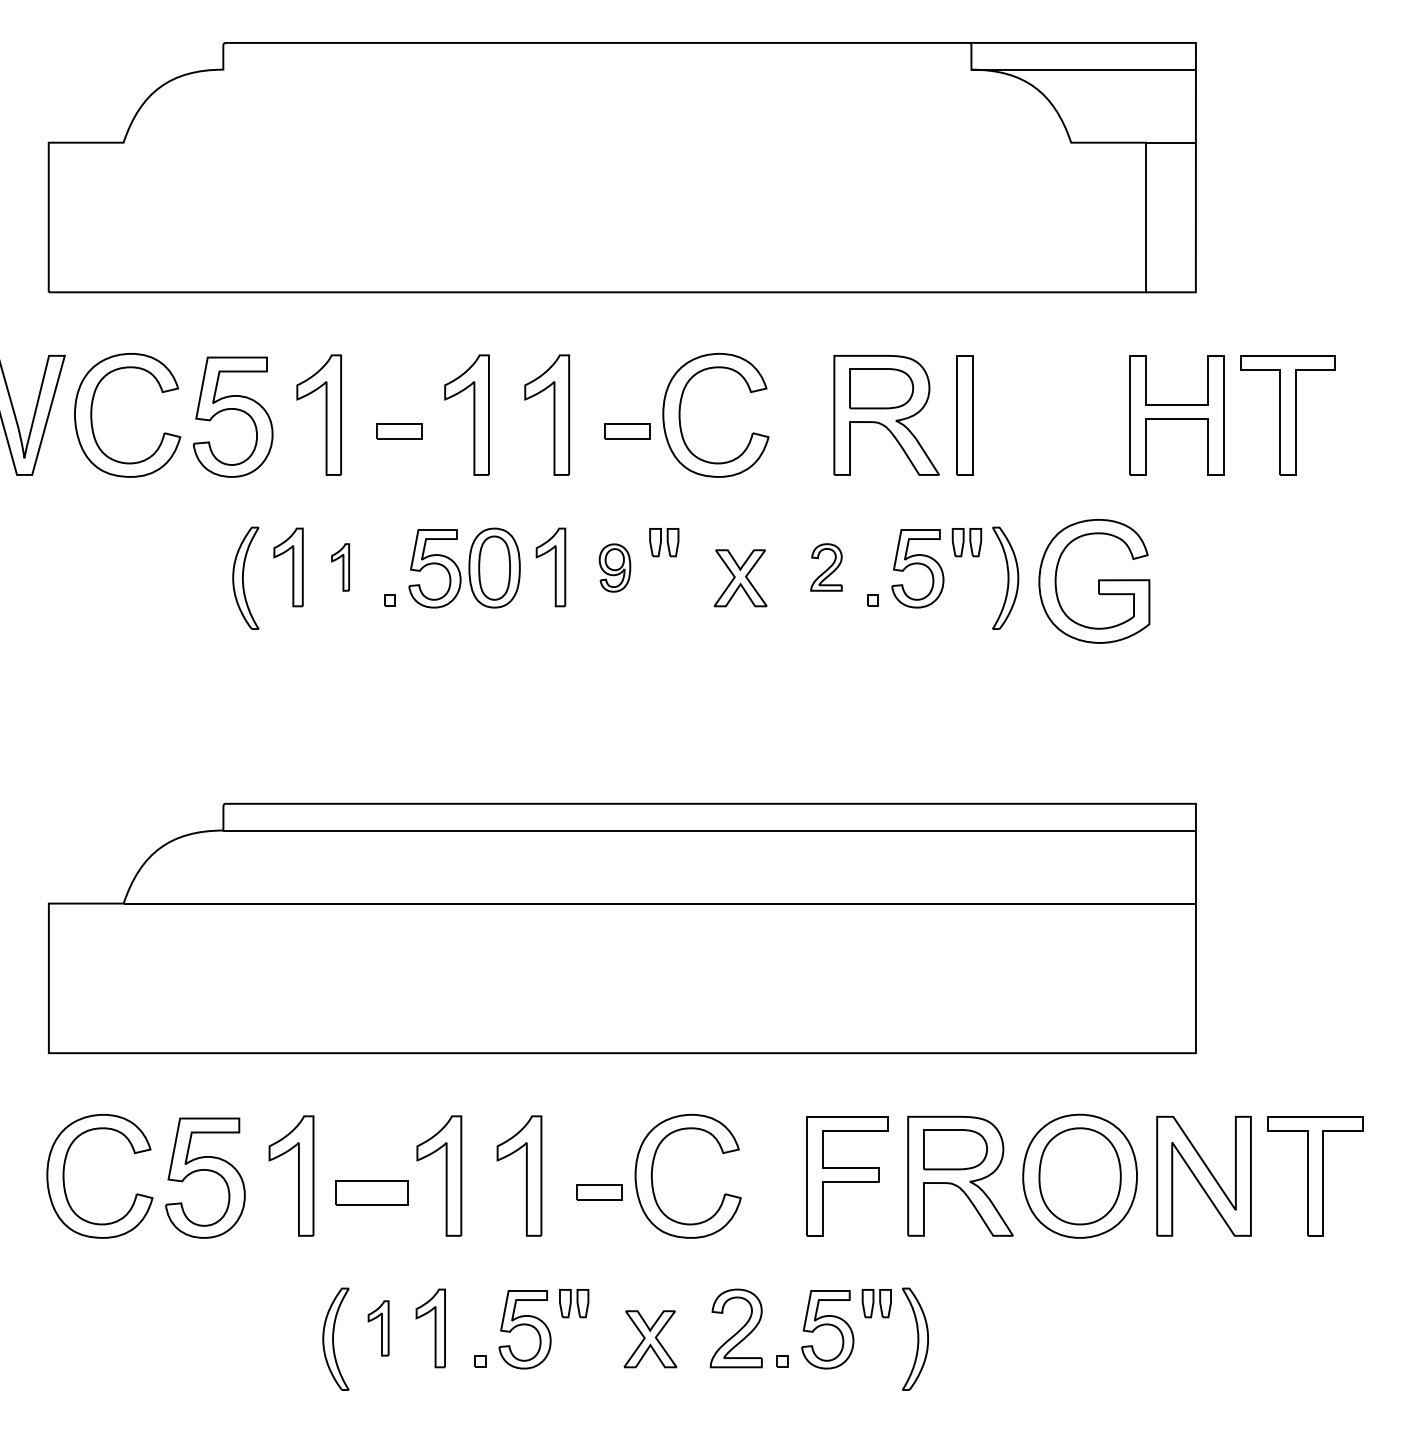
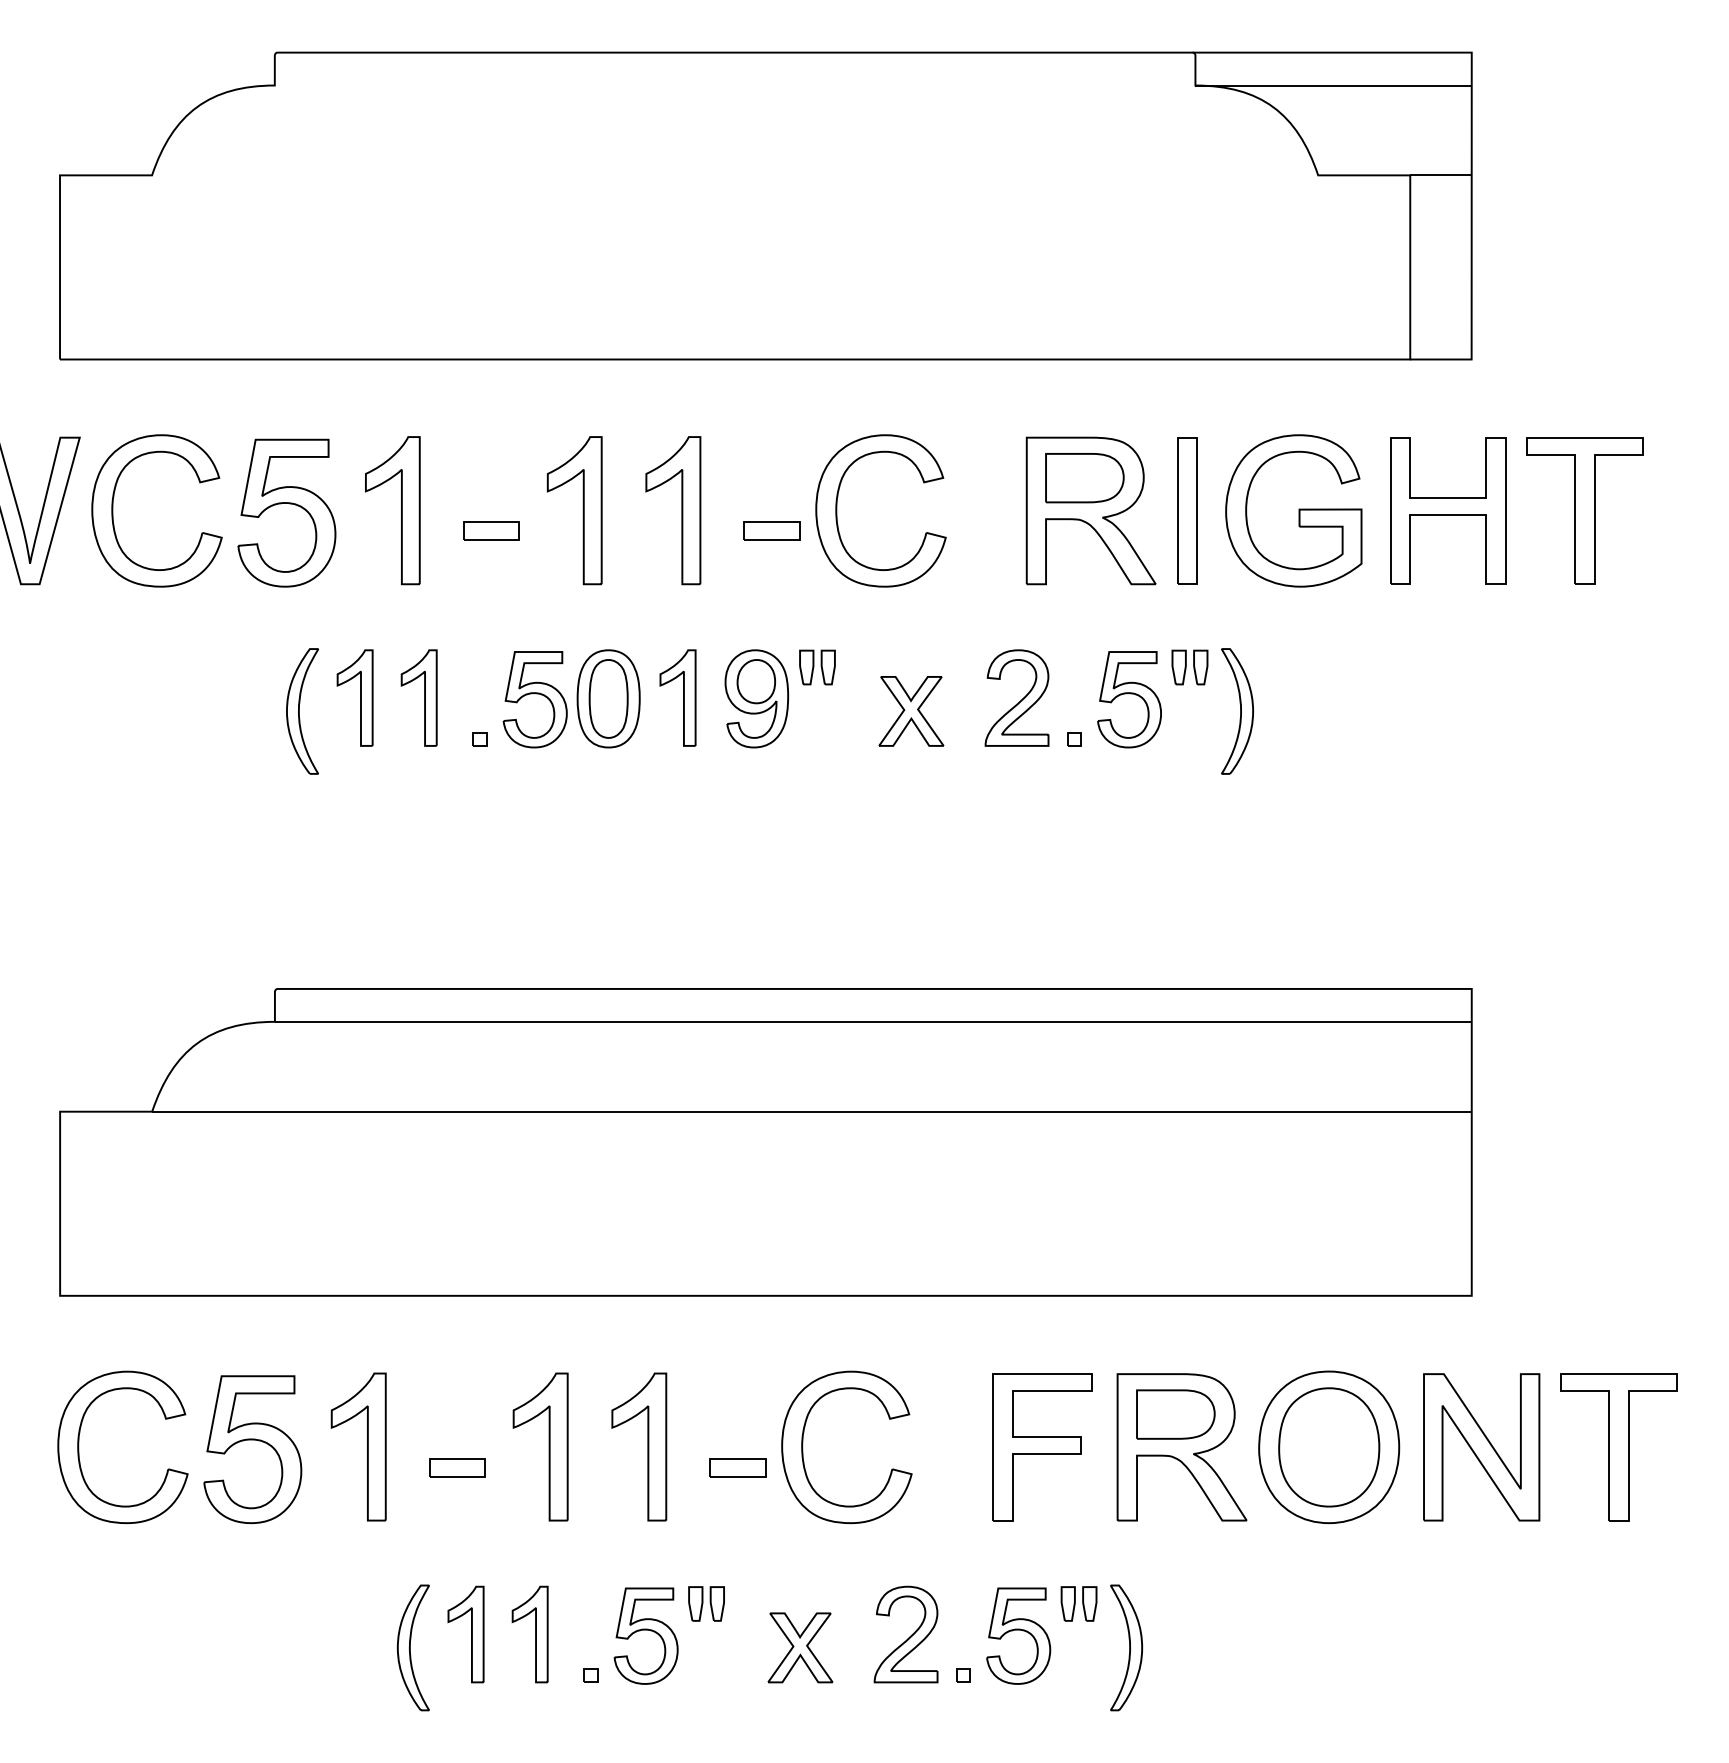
part: (340, 567) -> (419, 698), size x1.67
part: (614, 567) -> (756, 698), size x1.67
part: (826, 567) -> (1017, 698), size x1.67
part: (1094, 581) -> (1293, 511), moved
part: (371, 1192) -> (457, 1467), size x0.62
part: (378, 1328) -> (465, 1634), size x1.43

